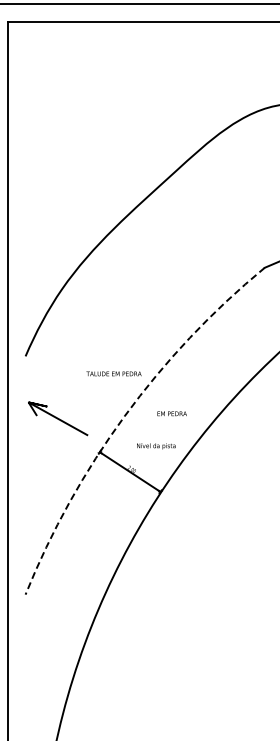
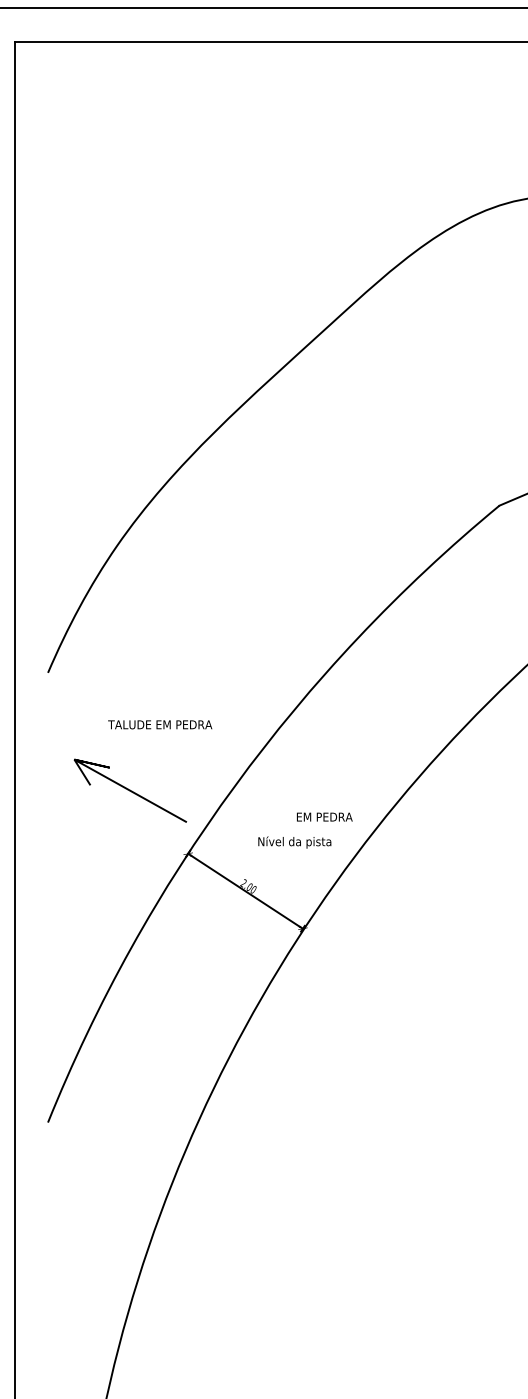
text: (113, 373) -> (159, 724), moved
text: (171, 413) -> (323, 816), moved
arc: (124, 416) -> (234, 786), dashed -> solid
line: (58, 418) -> (130, 790), moved

